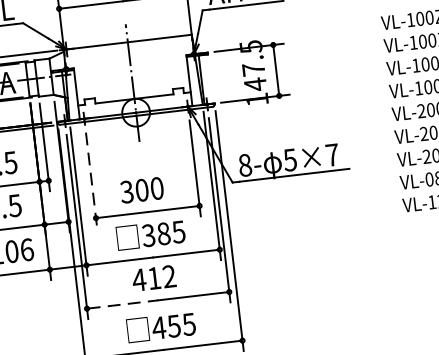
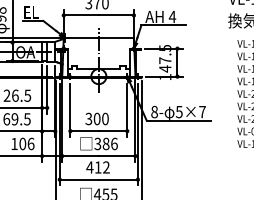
line: (91, 182) -> (70, 111), dashed -> solid
text: (178, 231) -> (114, 143), 385 -> 386
line: (124, 304) -> (80, 179), dashed -> solid

